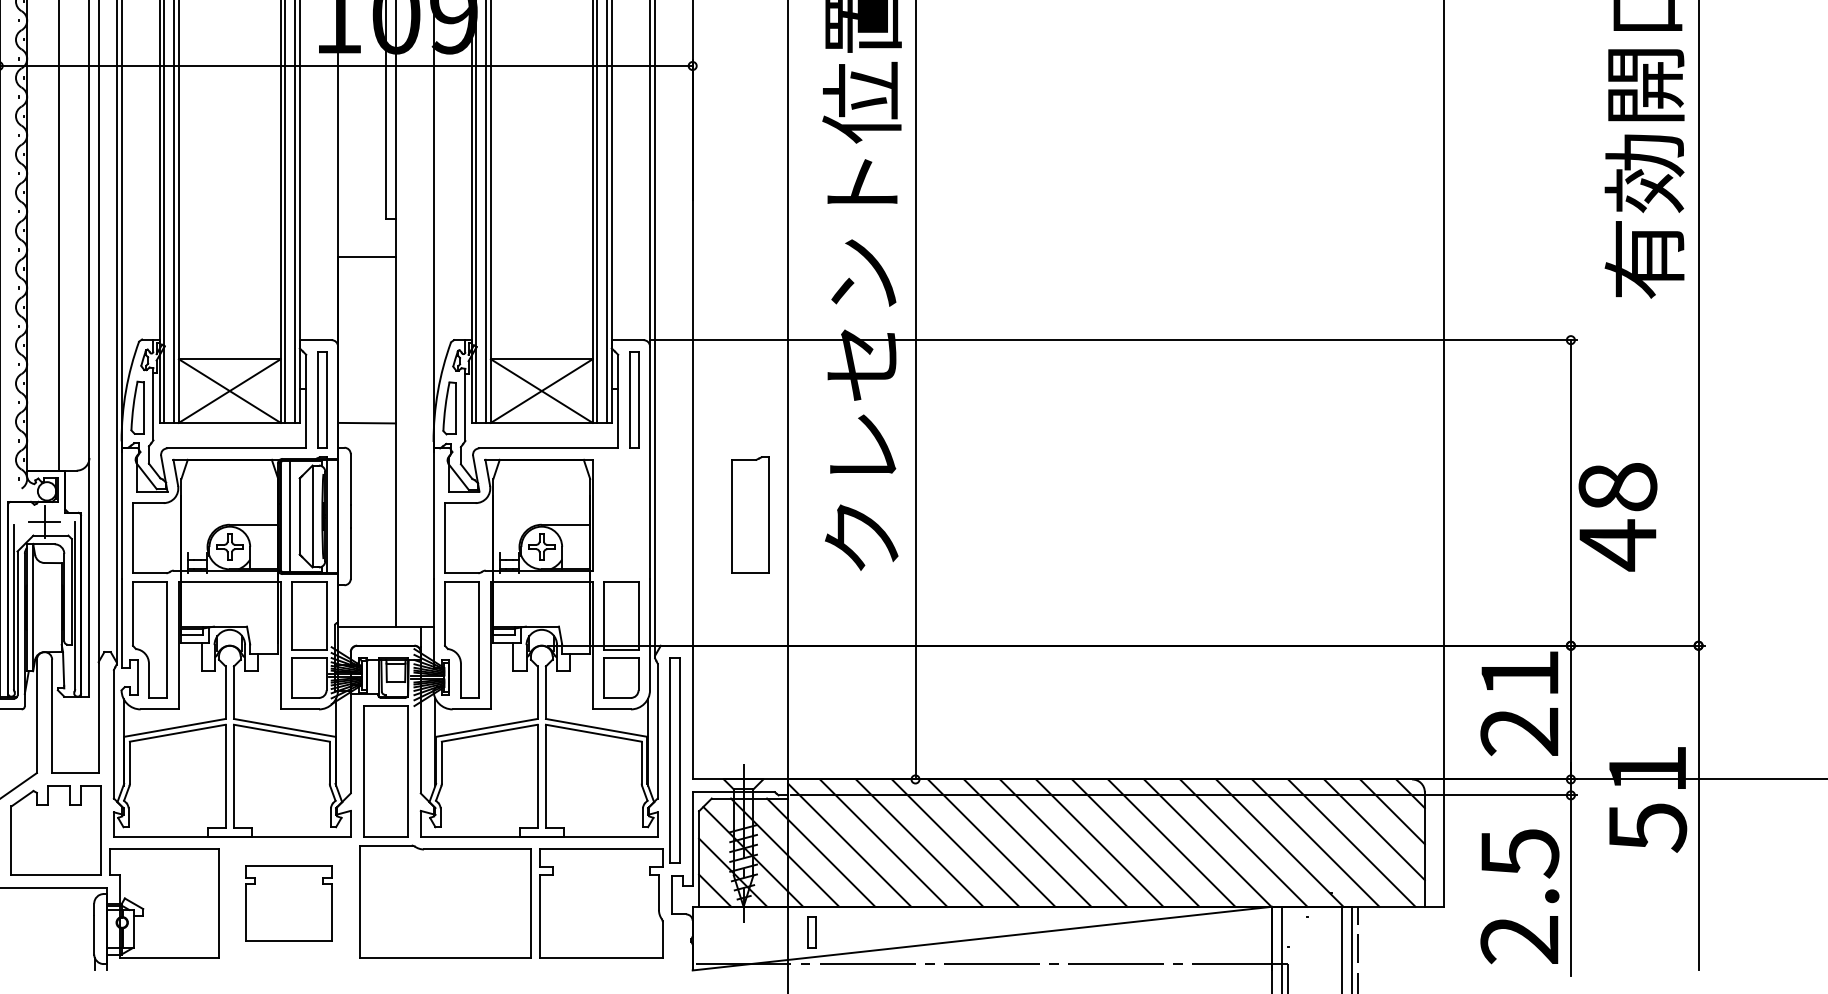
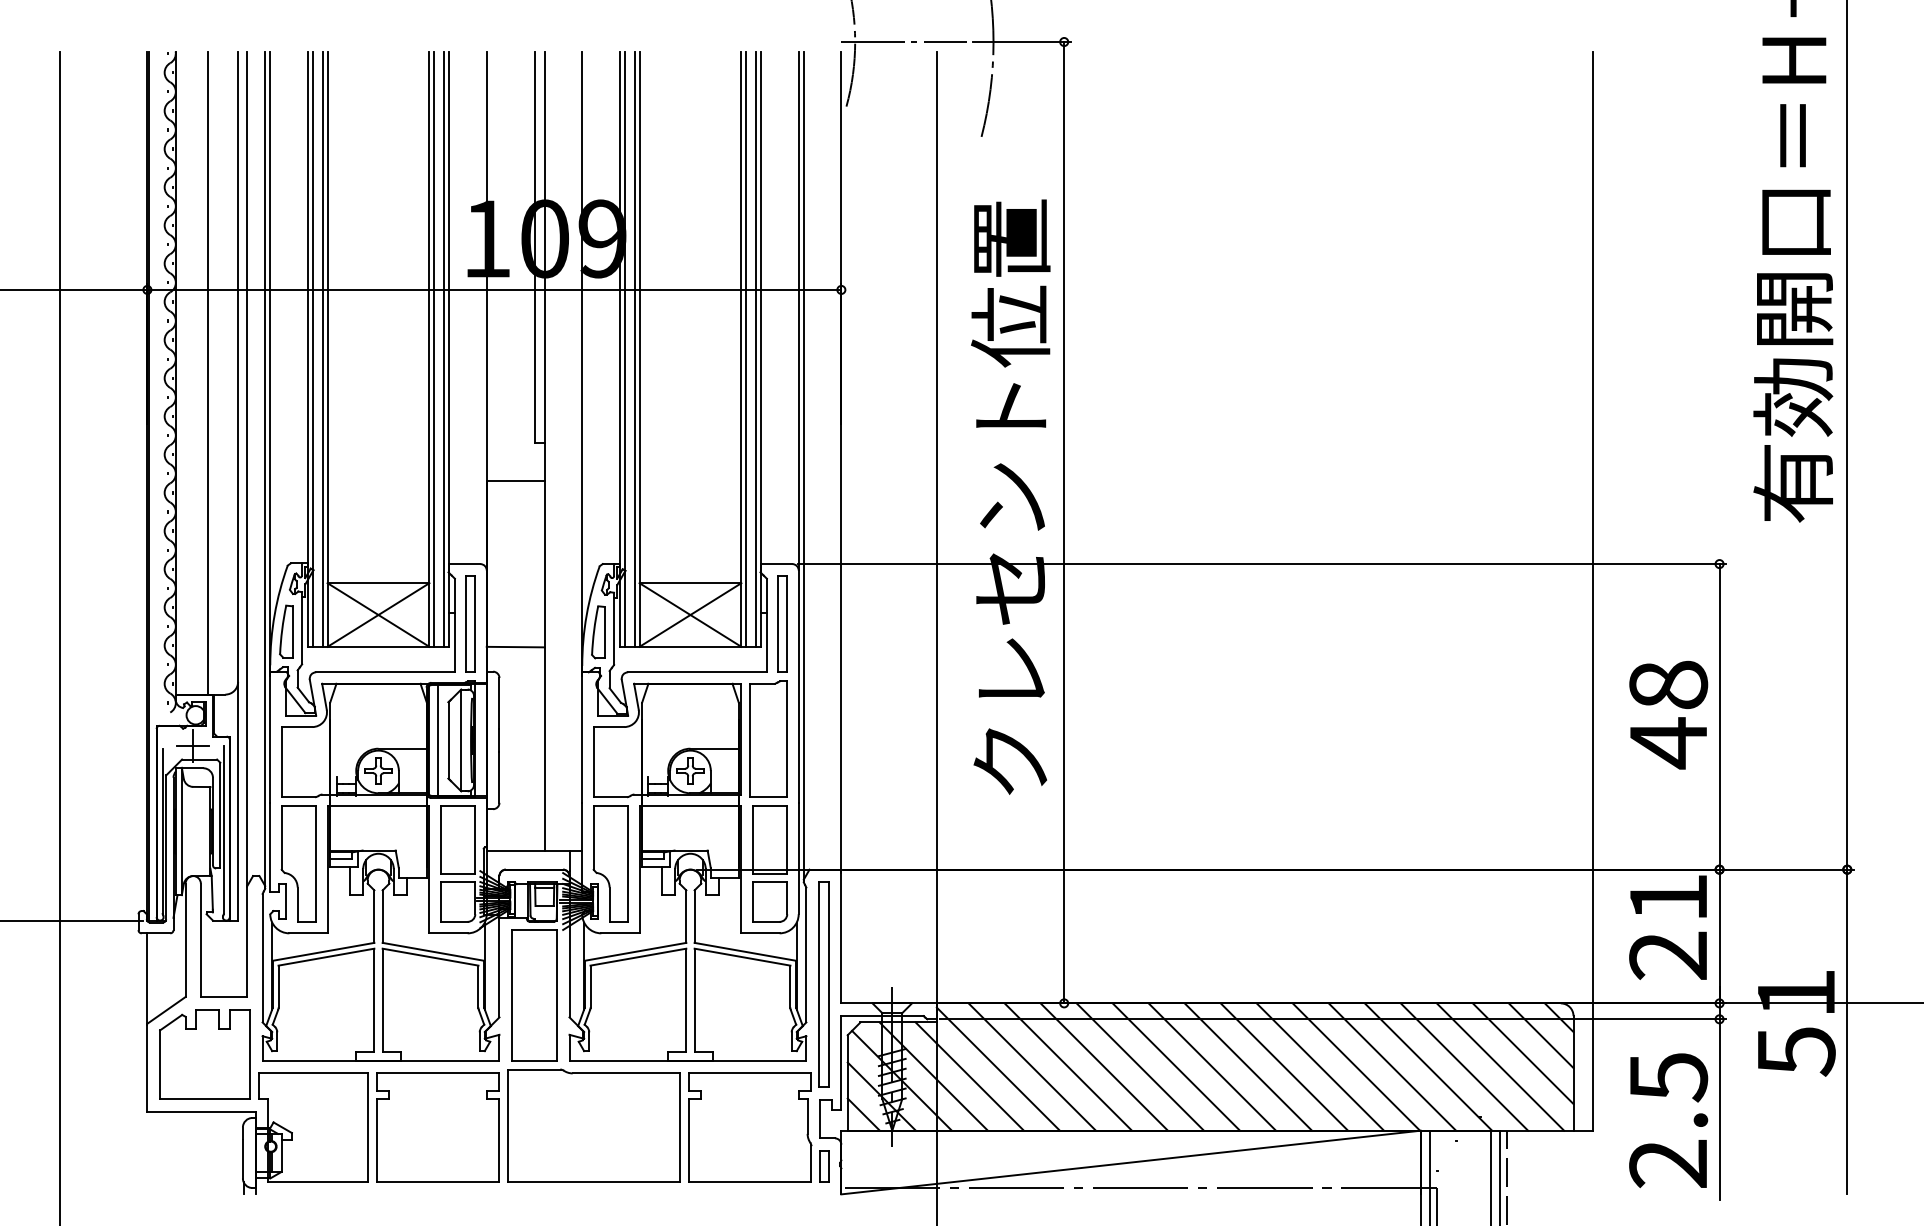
part: (749, 514) -> (768, 738), moved
text: (1617, 516) -> (1668, 714), moved
part: (288, 903) -> (437, 1127), size x1.43
part: (811, 932) -> (824, 1166), moved

